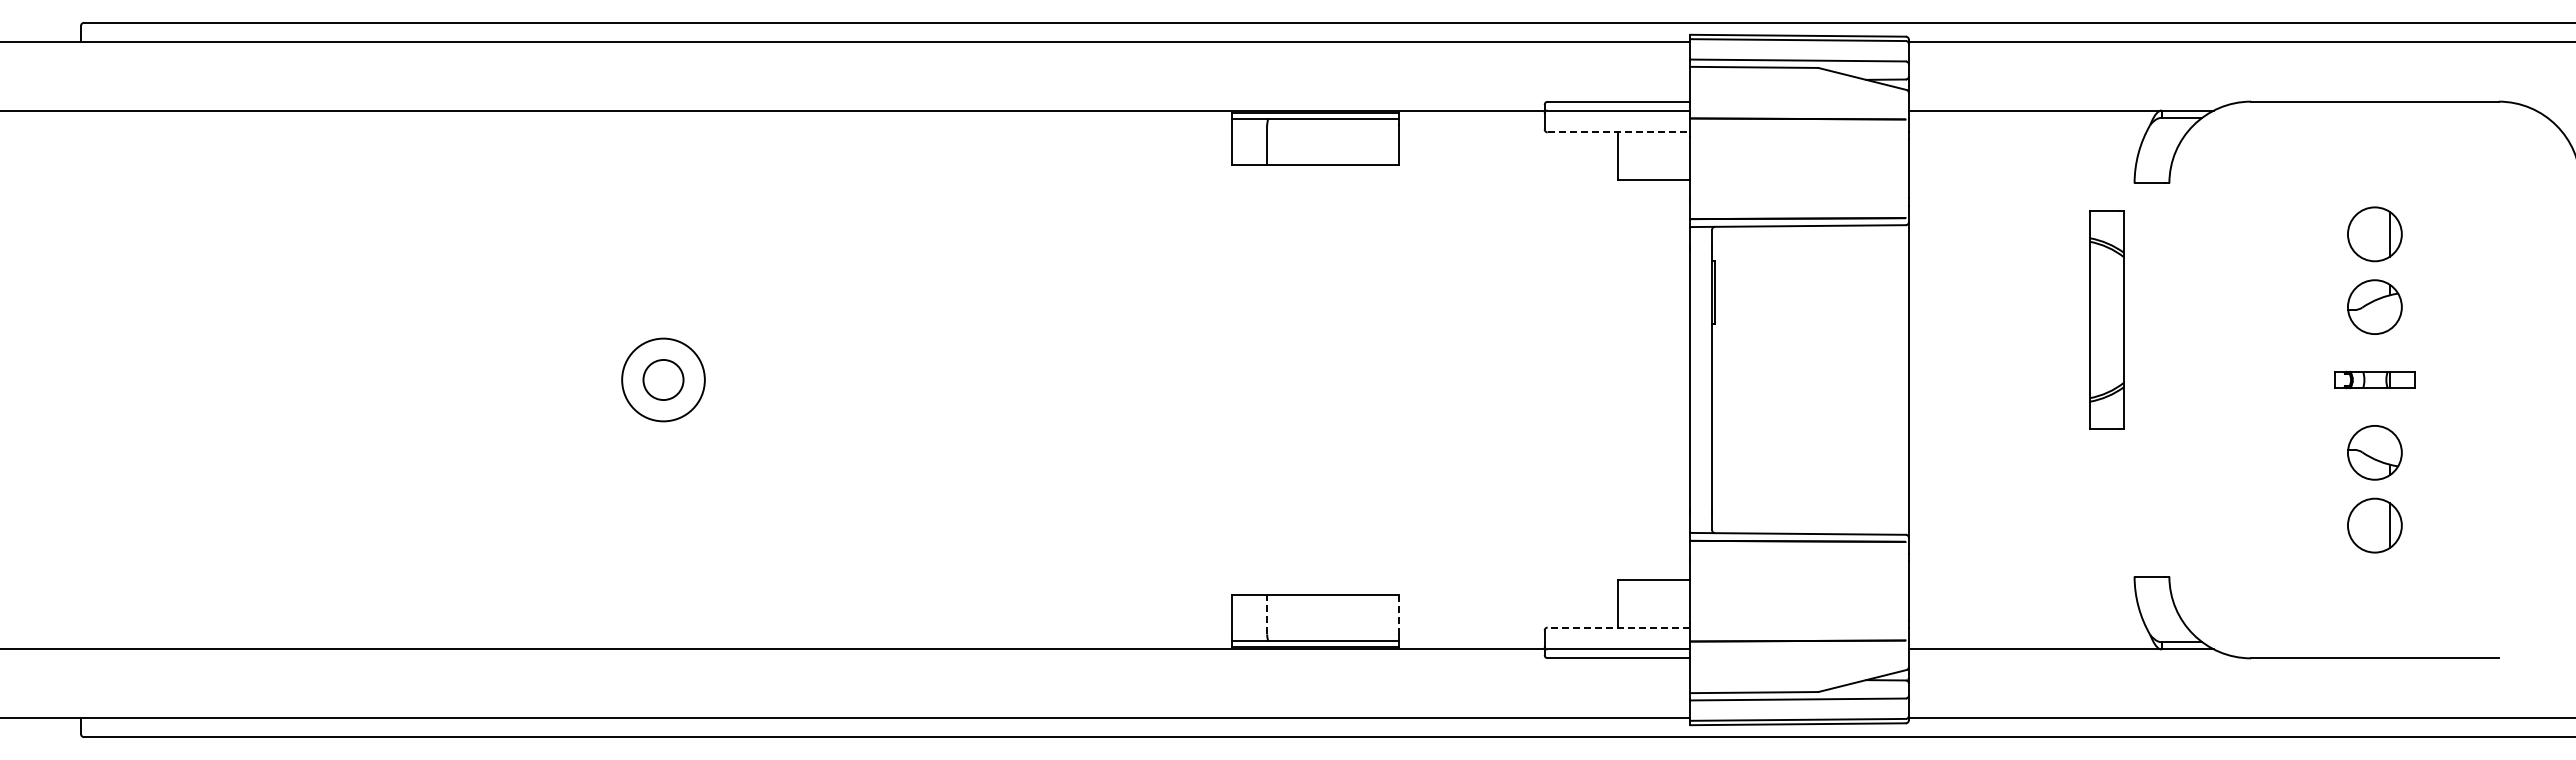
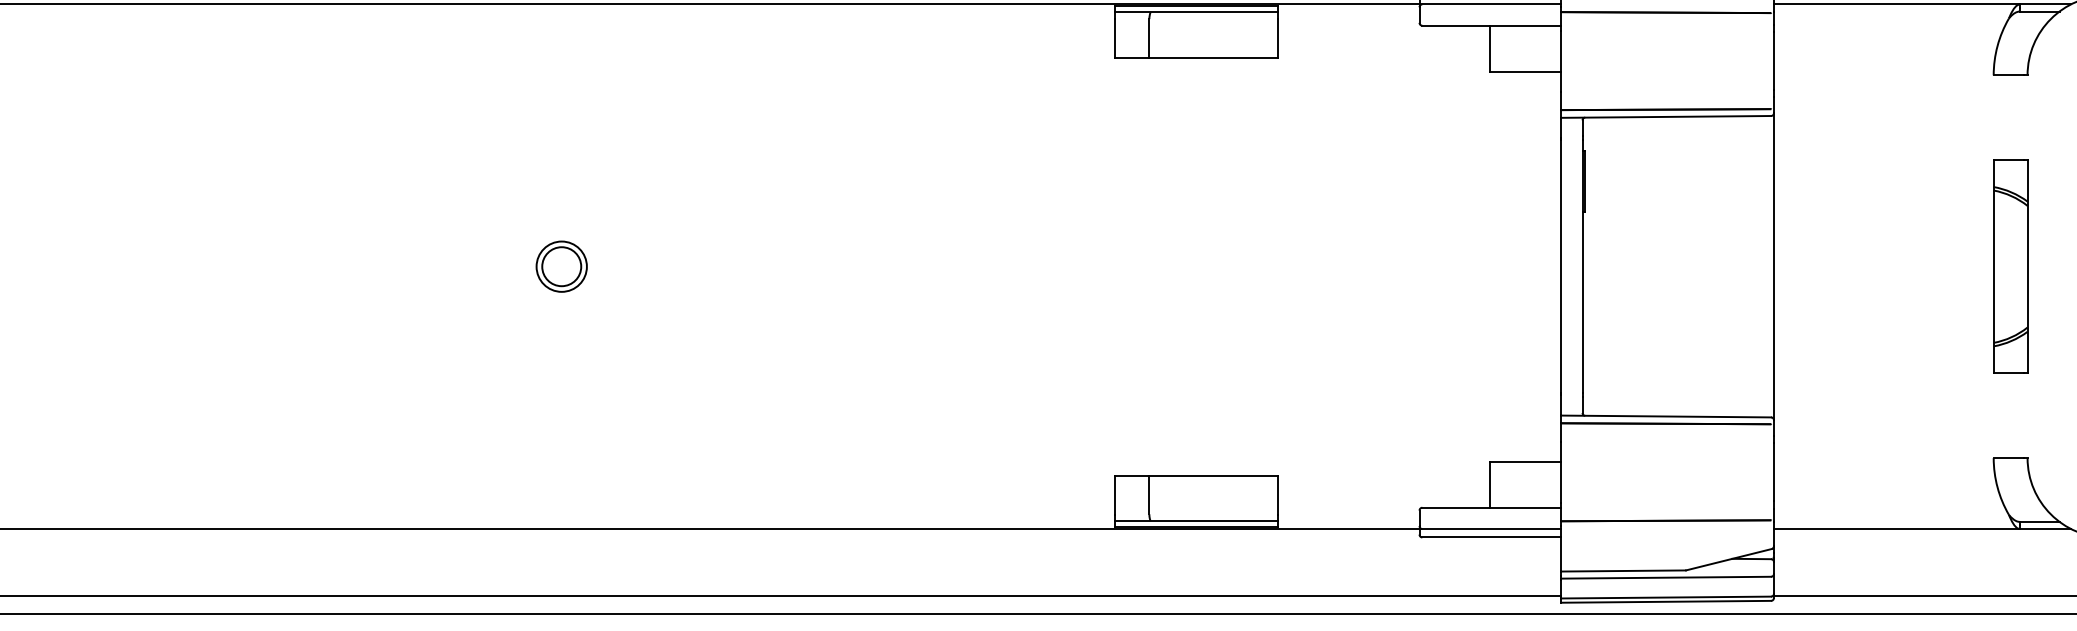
line: (1619, 132) -> (1492, 25), dashed -> solid
part: (2106, 319) -> (2010, 266), moved
circle: (663, 379) -> (561, 266), size x0.62
line: (1267, 614) -> (1149, 494), dashed -> solid
line: (1399, 615) -> (1278, 495), dashed -> solid
line: (1618, 627) -> (1491, 507), dashed -> solid

